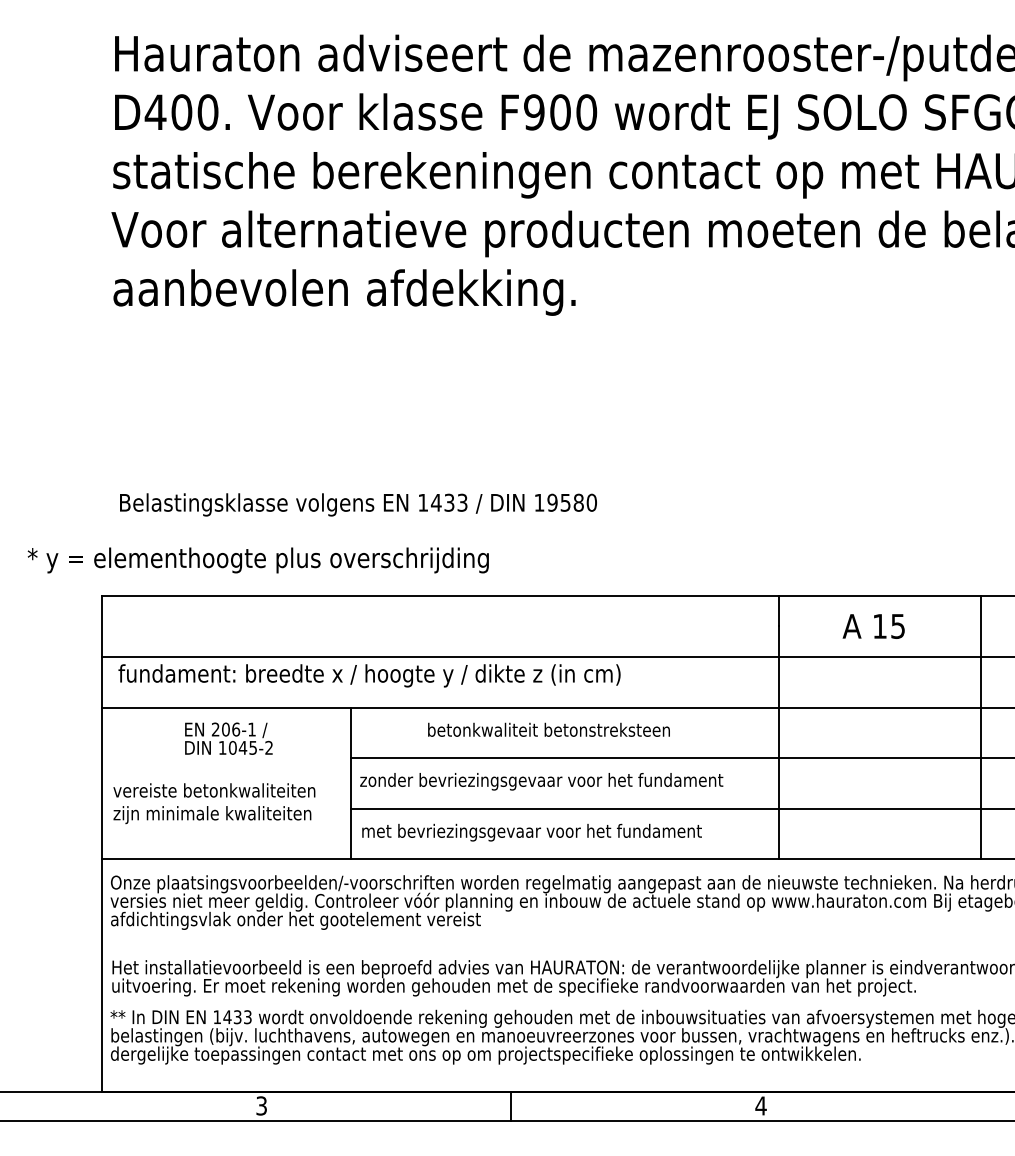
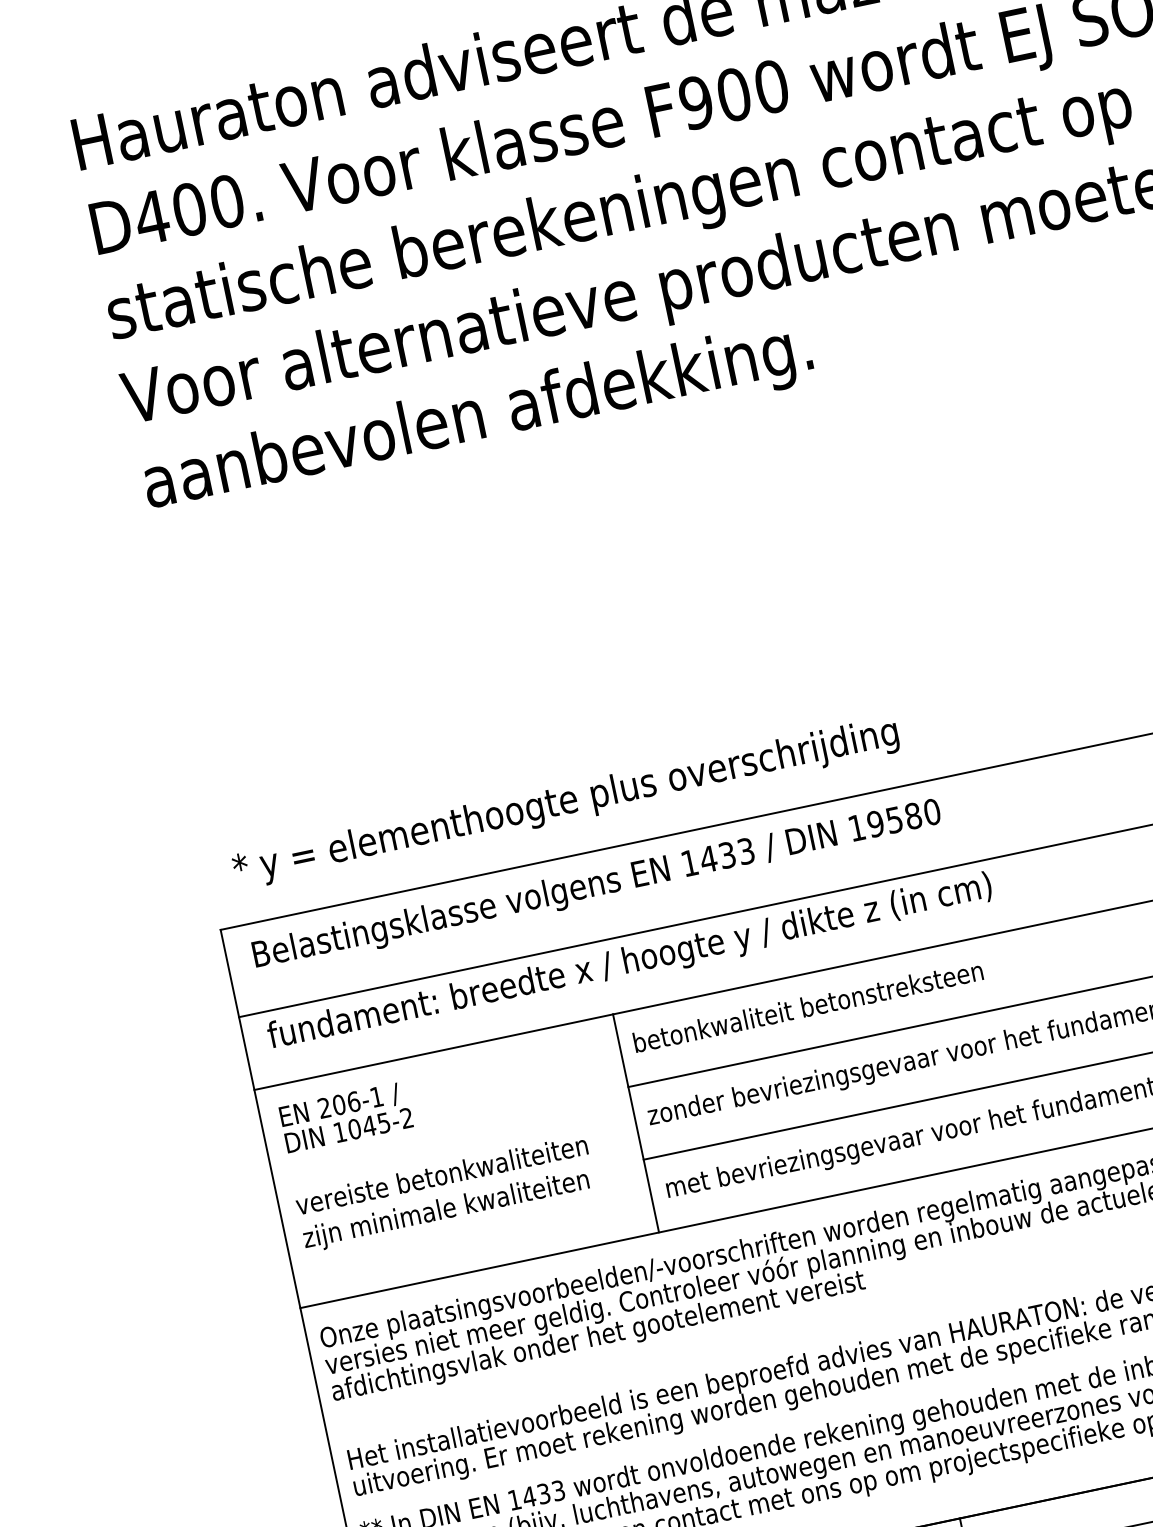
text: (358, 504) -> (597, 885), moved
text: (257, 560) -> (564, 803), moved
text: (548, 729) -> (807, 1006), moved
text: (228, 738) -> (345, 1116), moved

